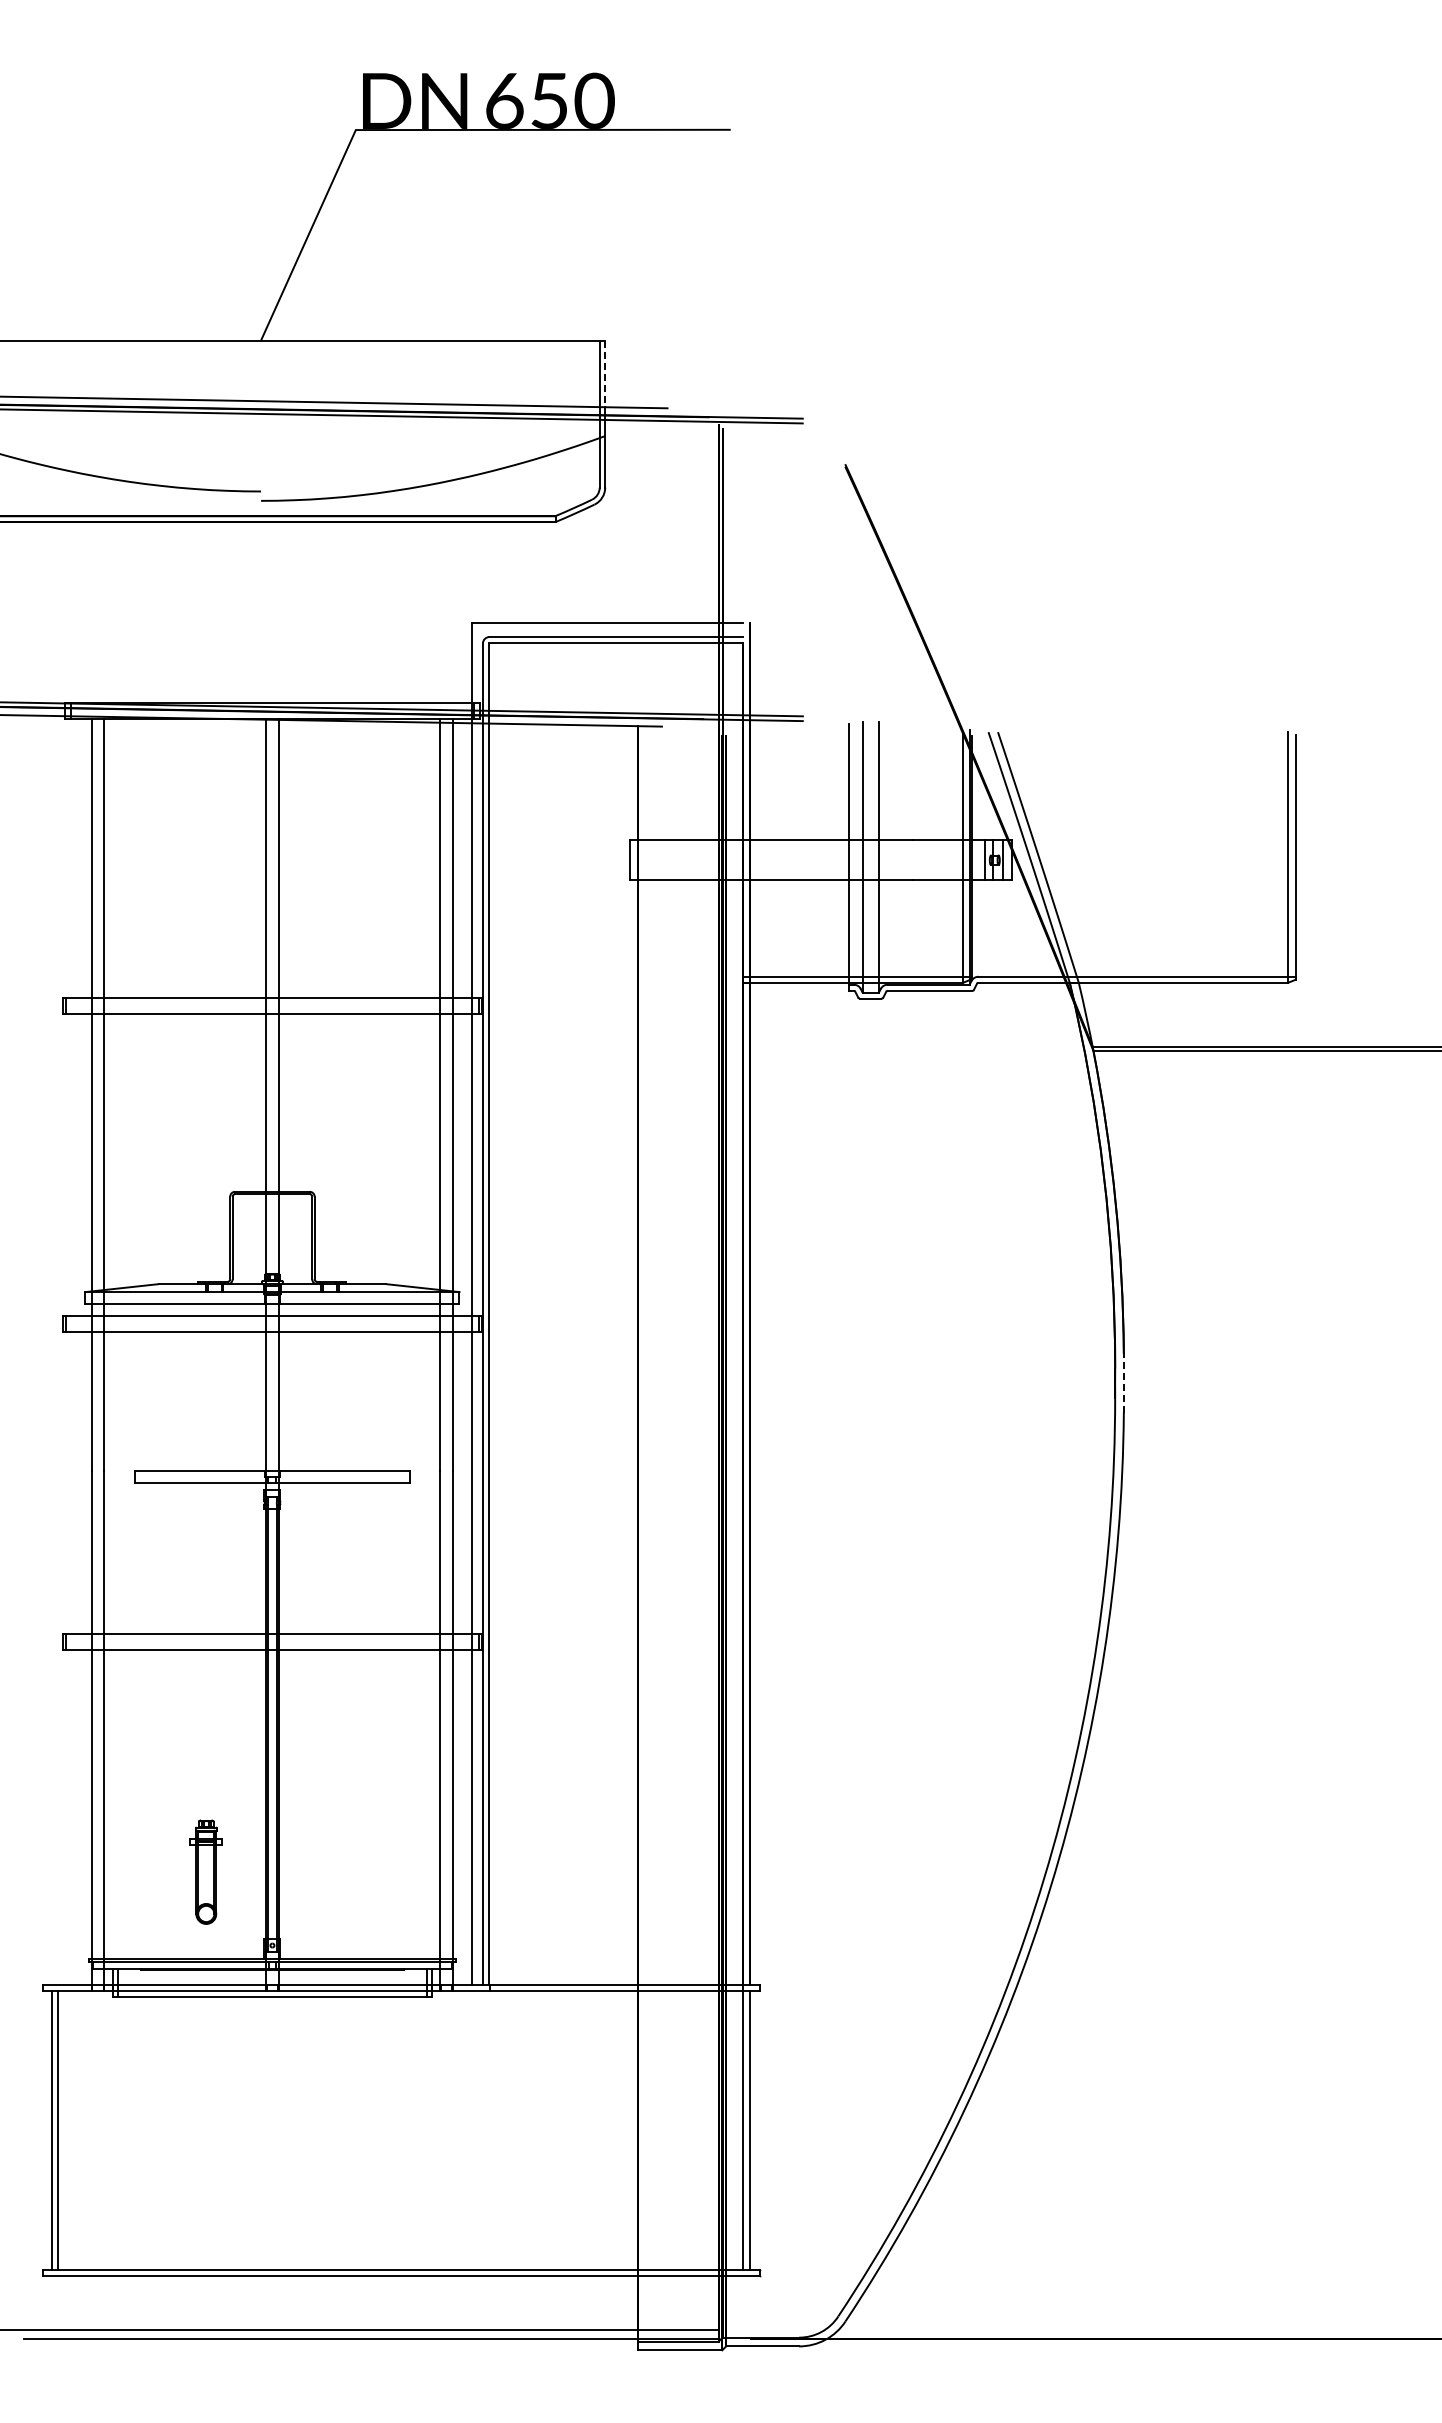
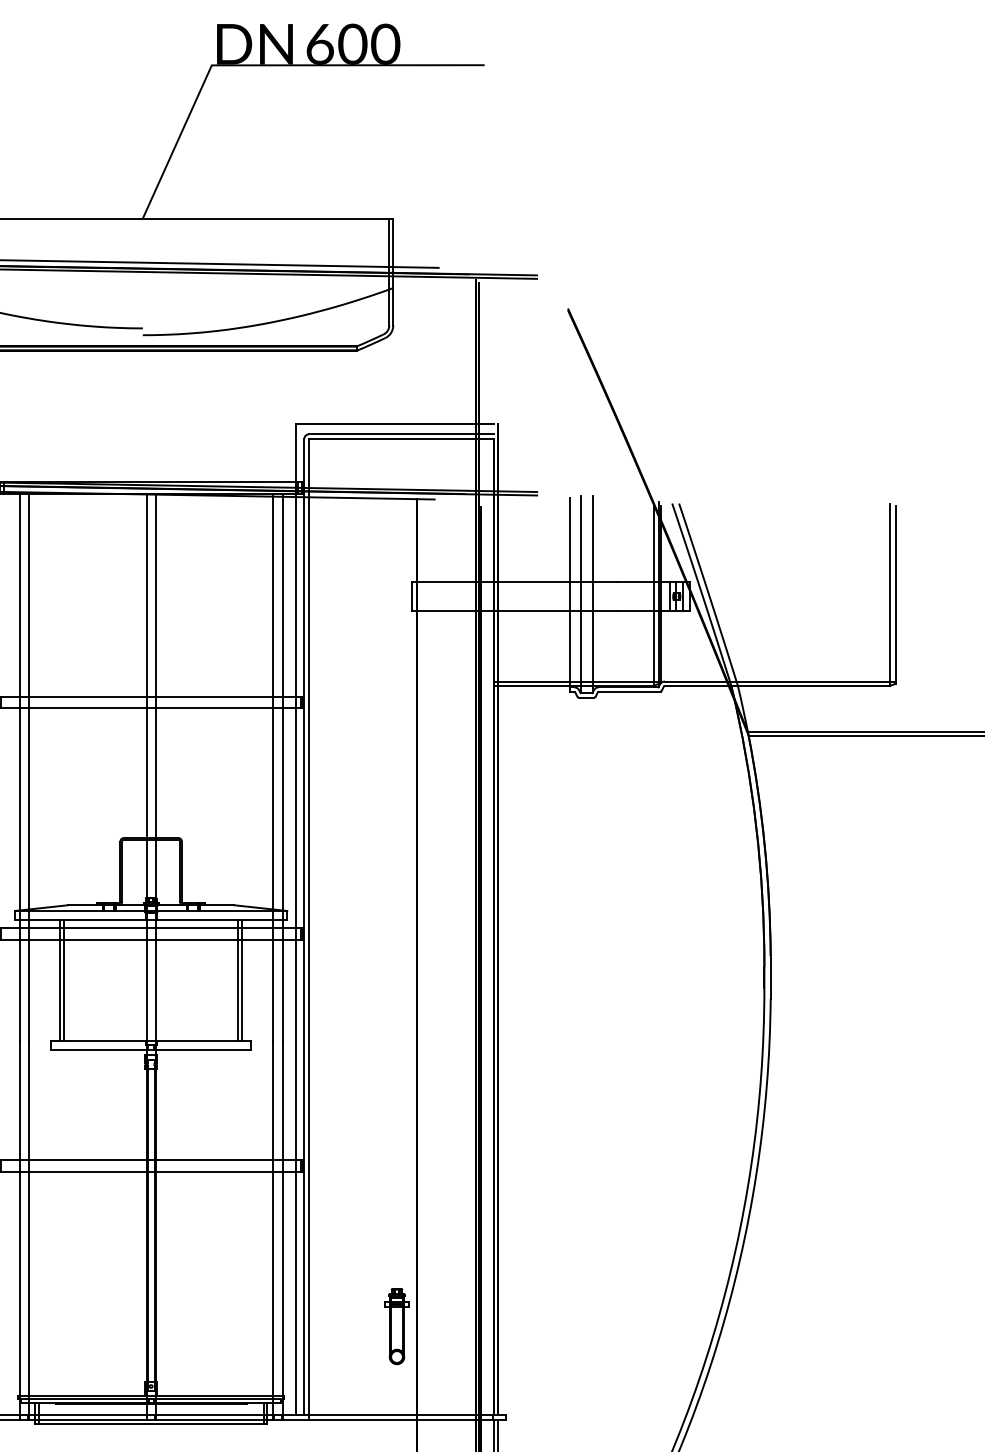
text: (549, 100) -> (352, 43), 650 -> 600
line: (605, 374) -> (393, 243), dashed -> solid
line: (1123, 1382) -> (770, 976), dashed -> solid
line: (147, 1387) -> (60, 980), added
line: (153, 1387) -> (64, 980), added
line: (391, 1387) -> (237, 980), added
line: (397, 1387) -> (242, 980), added
part: (205, 1871) -> (396, 1326), moved

